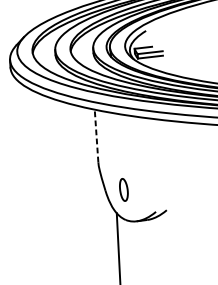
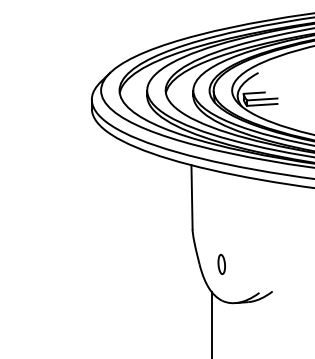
line: (96, 135) -> (192, 196), dashed -> solid
part: (123, 190) -> (221, 264), size x0.71

